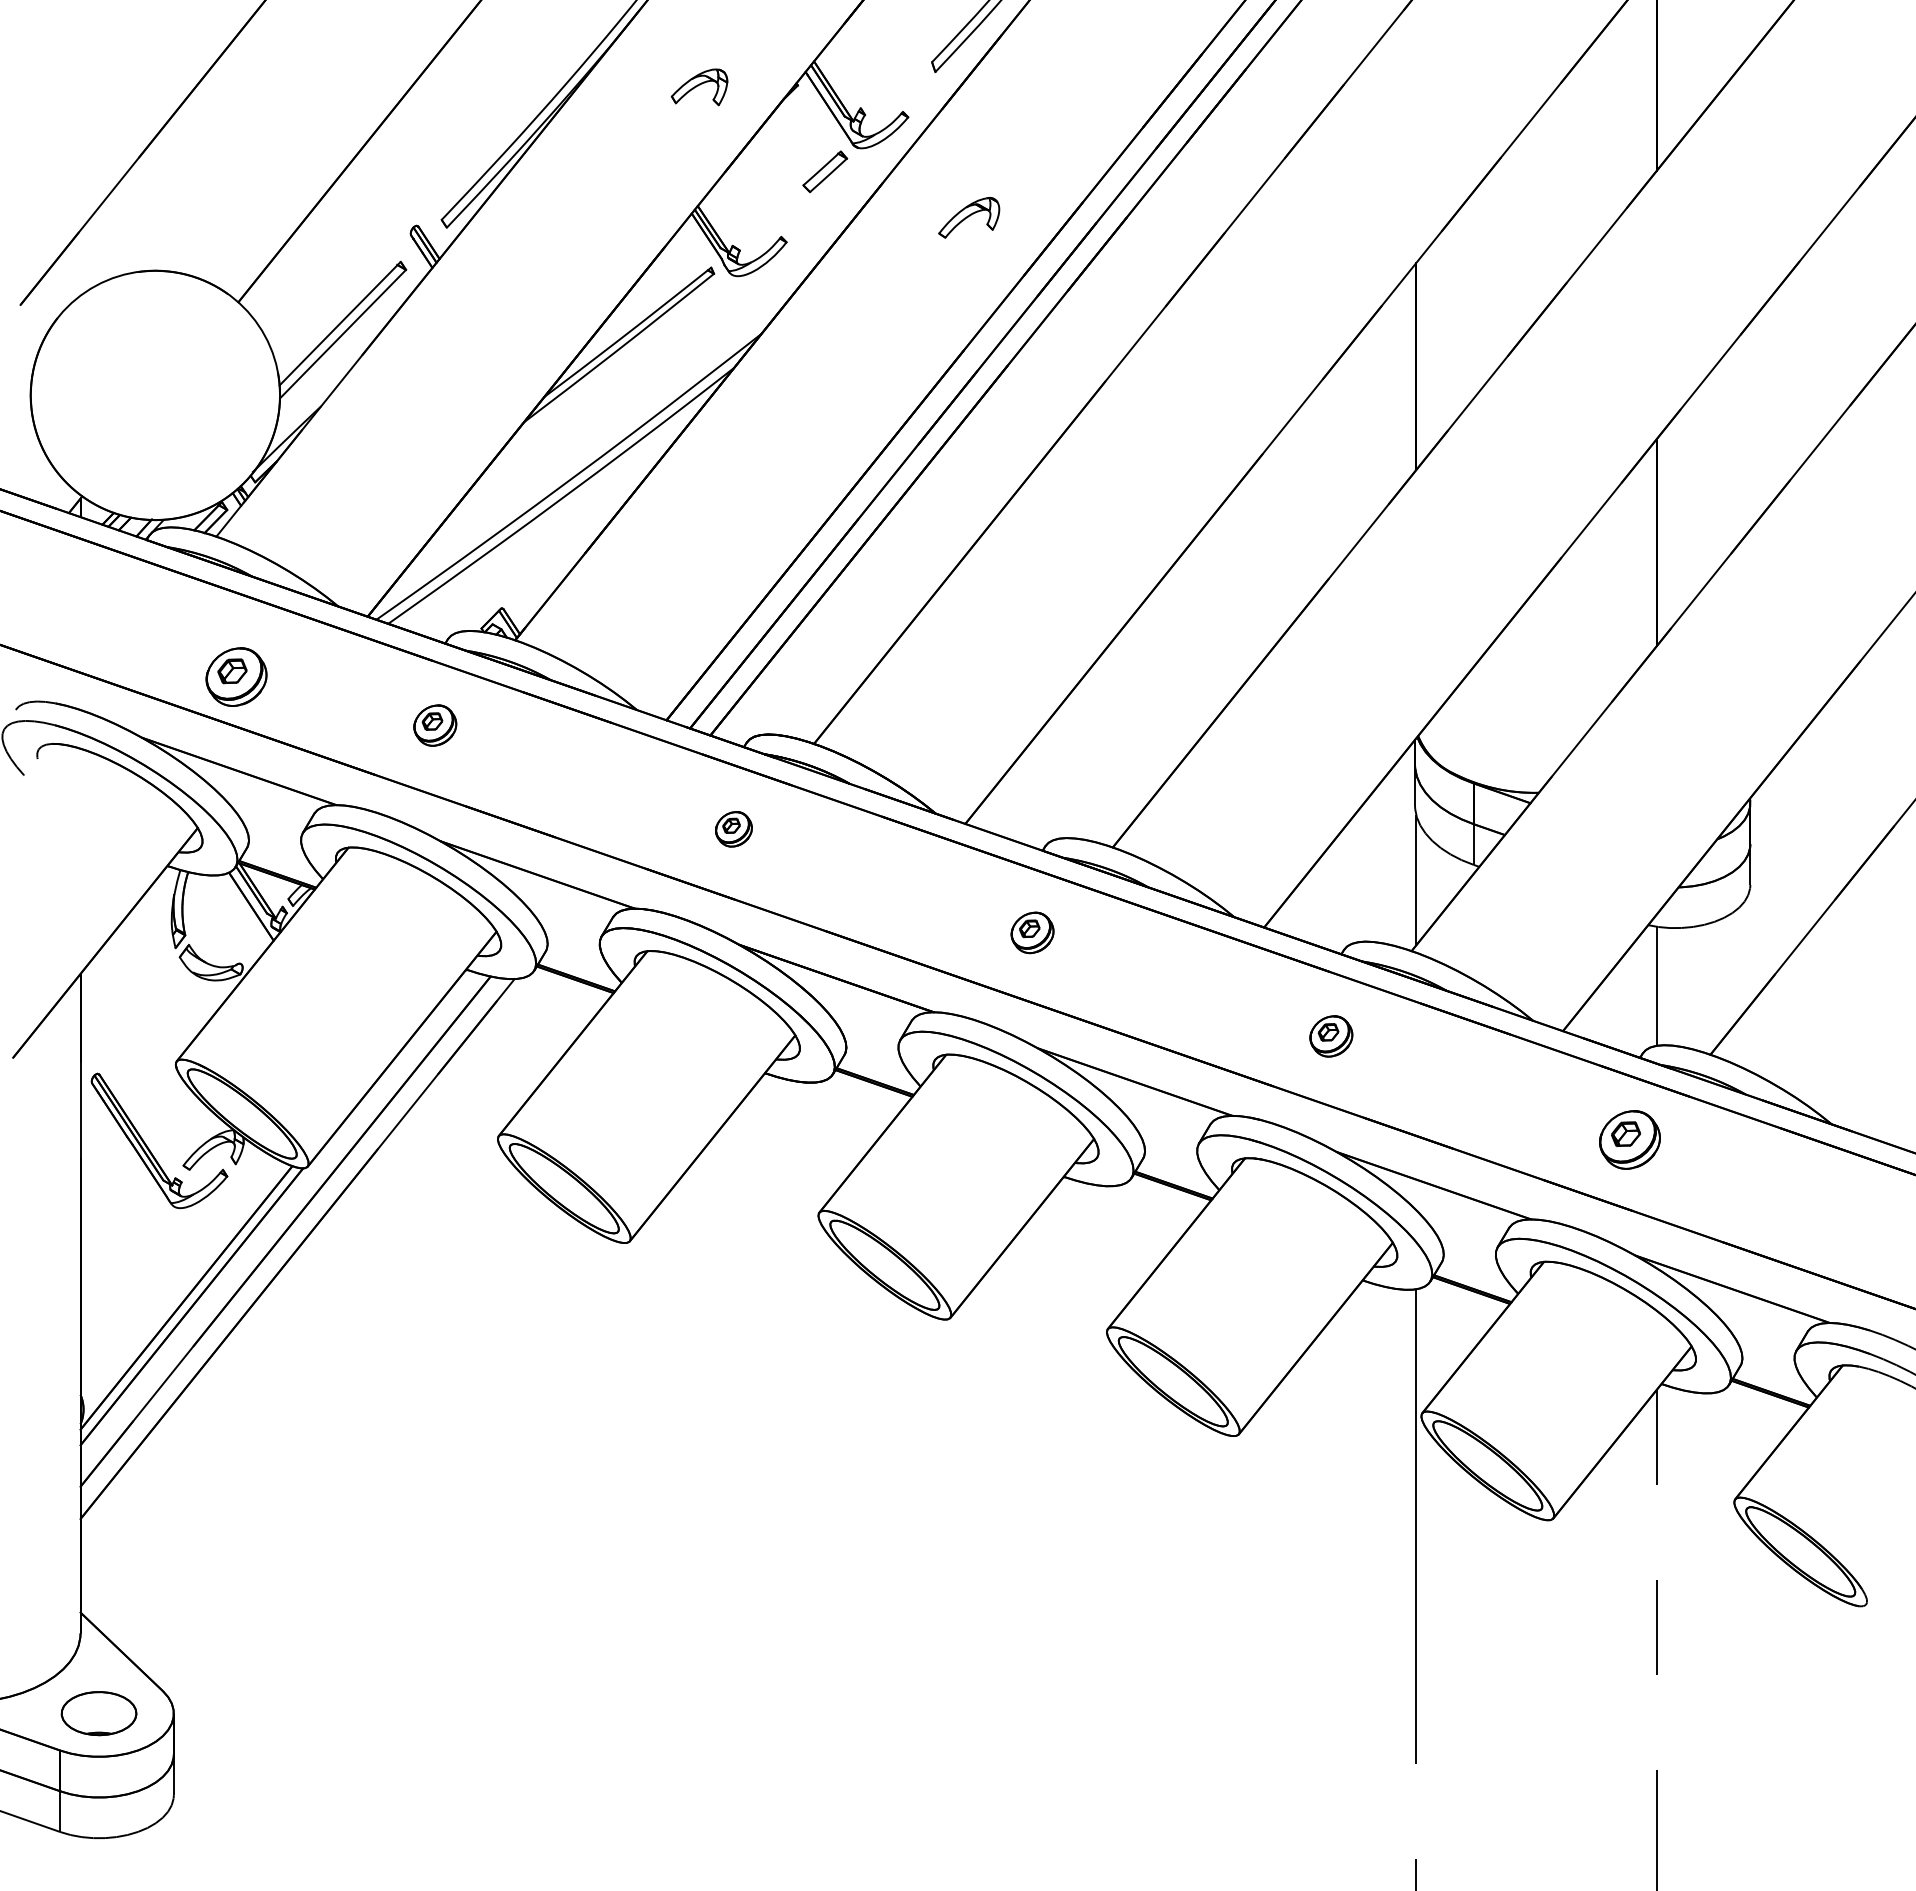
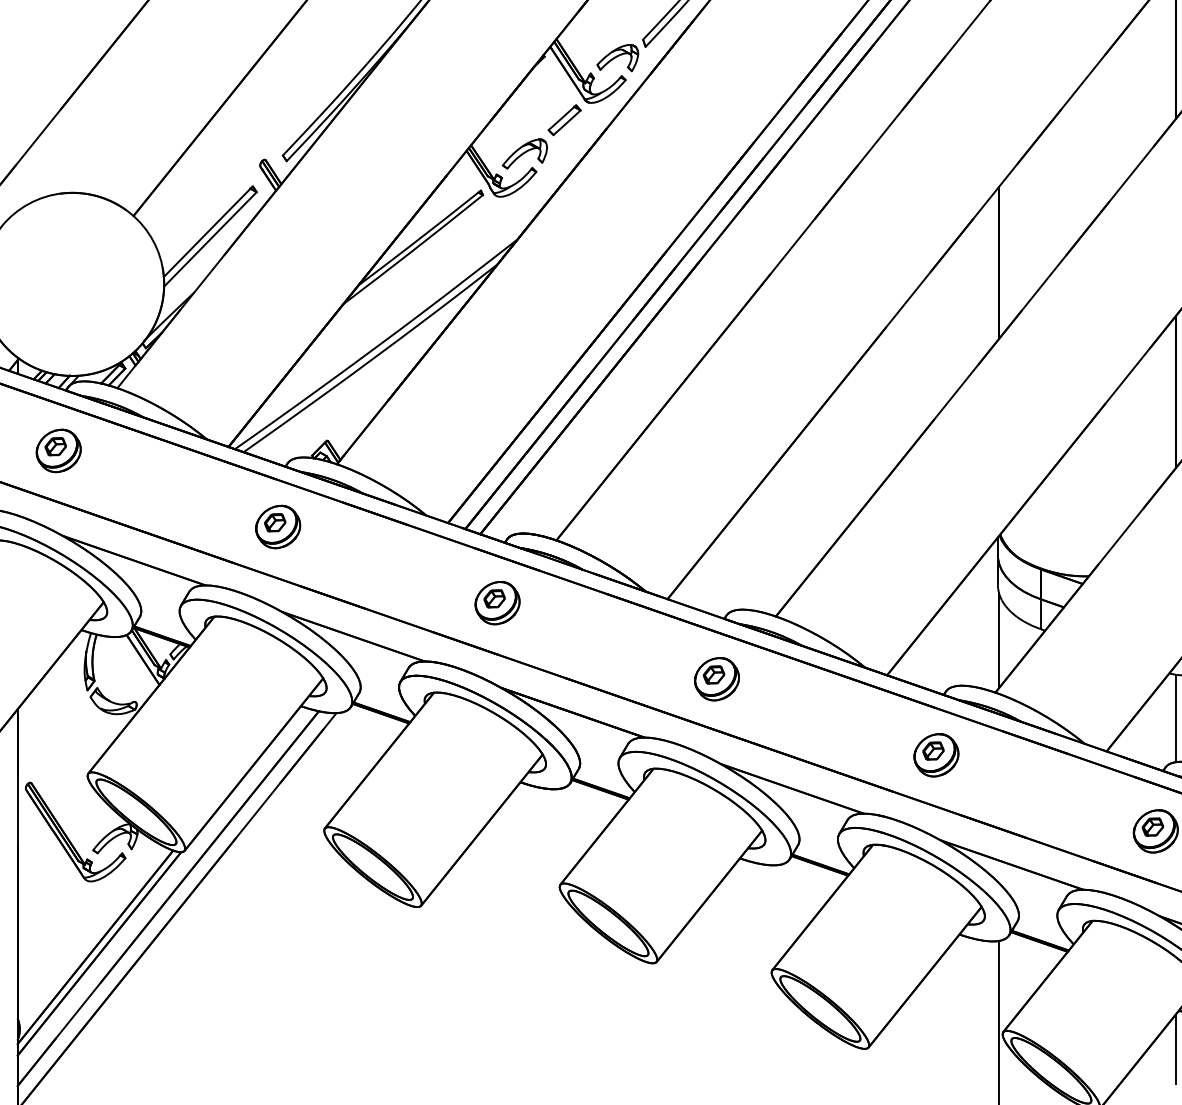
part: (699, 87) -> (617, 58), moved
part: (969, 217) -> (525, 153), moved
part: (236, 676) -> (58, 450), moved
part: (435, 725) -> (278, 526), size x1.43
part: (733, 829) -> (497, 603), size x1.67
part: (1032, 932) -> (716, 678), size x1.43
part: (1331, 1036) -> (936, 755), size x1.43

